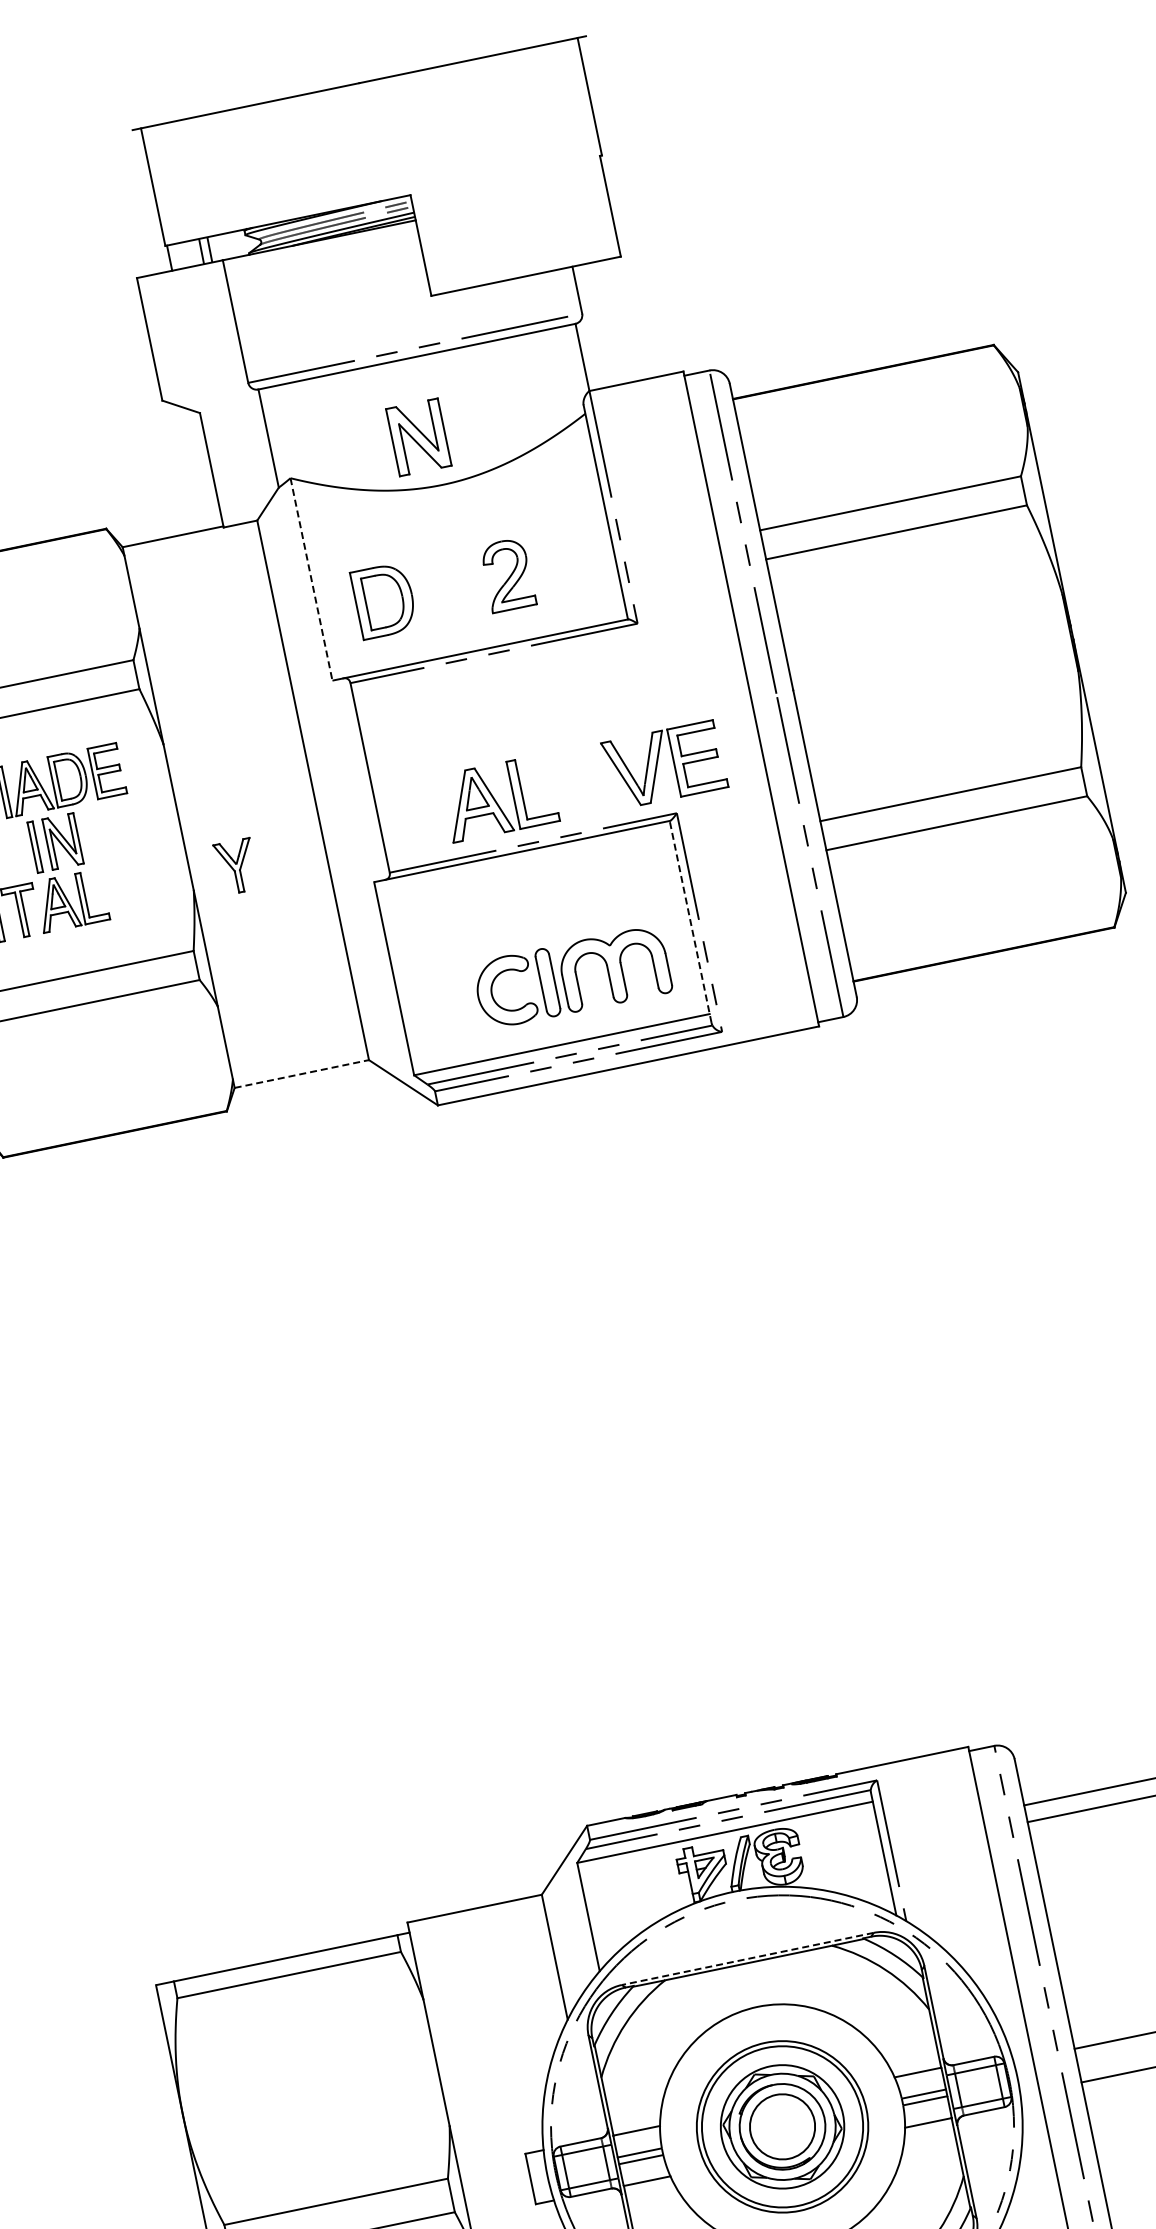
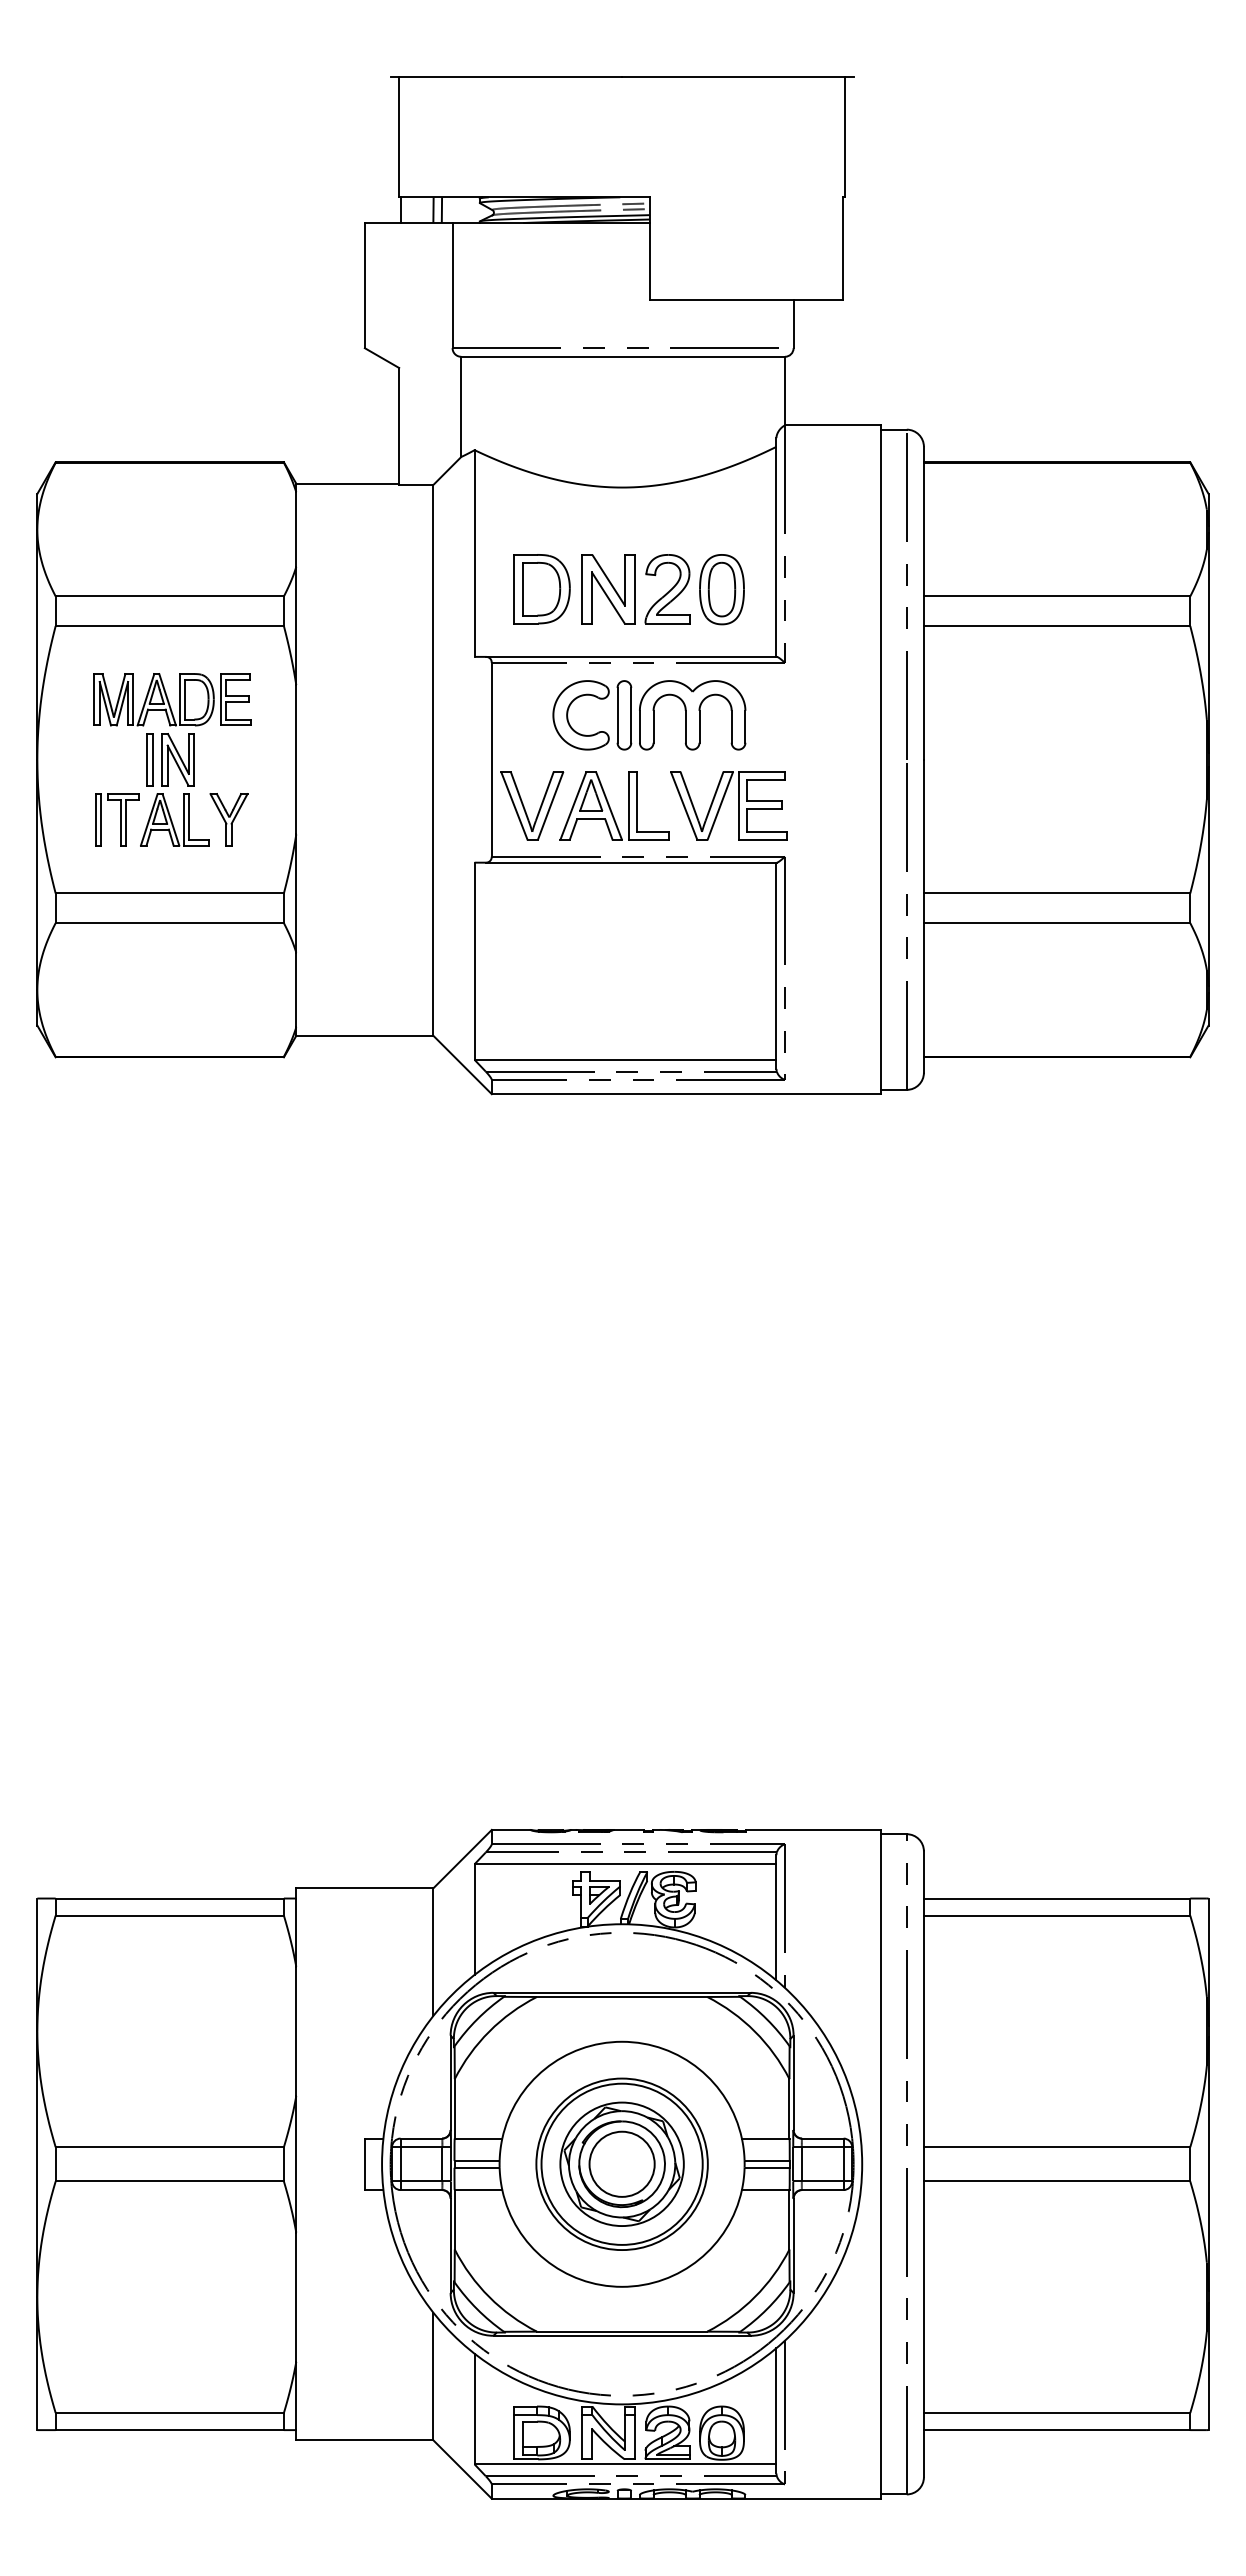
part: (418, 437) -> (608, 589), moved
part: (560, 564) -> (721, 589), added
line: (311, 580) -> (474, 554), dashed -> solid
part: (657, 763) -> (722, 803), moved
part: (426, 814) -> (539, 807), added
part: (236, 866) -> (228, 819), moved
line: (690, 921) -> (776, 965), dashed -> solid
part: (572, 977) -> (649, 715), moved
line: (301, 1073) -> (364, 1035), dashed -> solid
line: (748, 1958) -> (622, 1992), dashed -> solid

